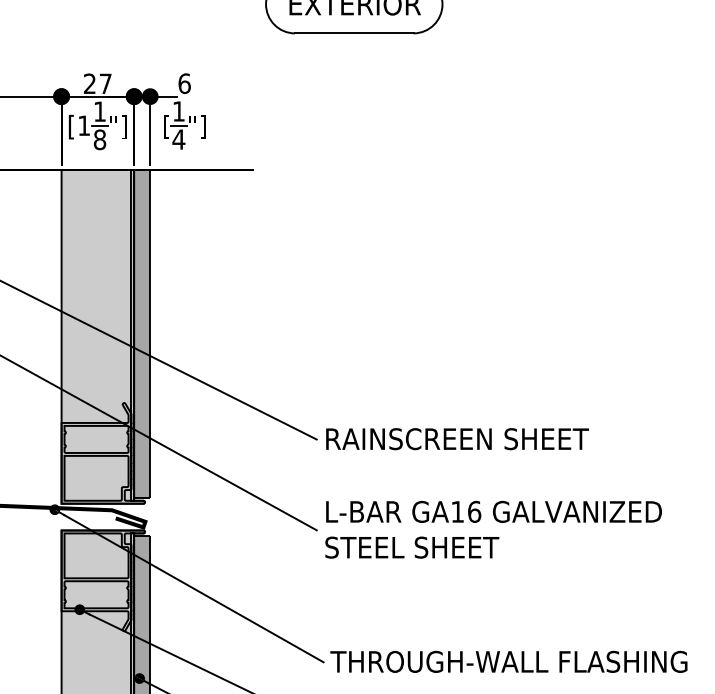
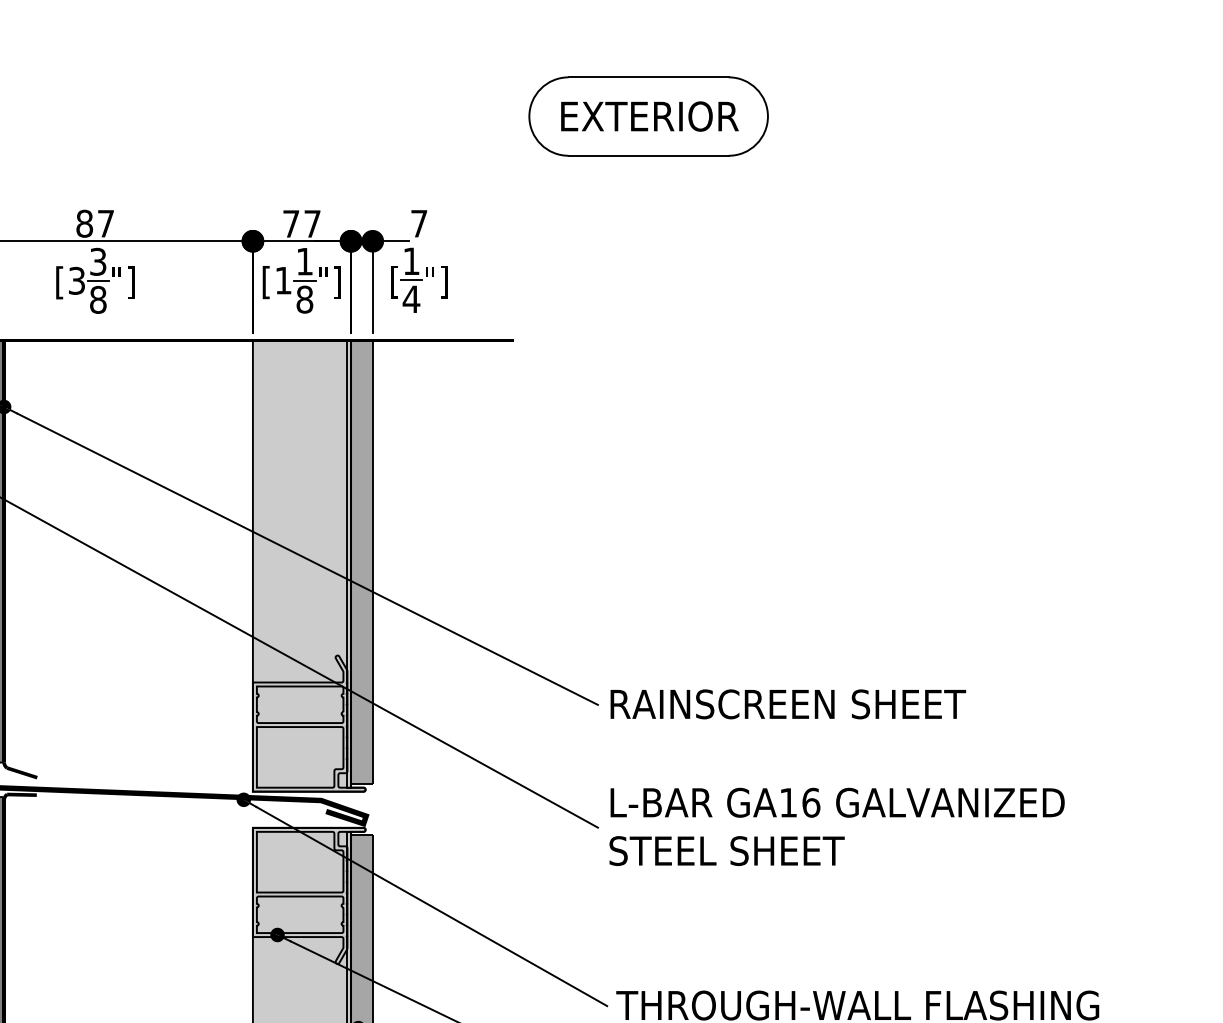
text: (90, 83) -> (291, 223), 27 -> 77
text: (184, 83) -> (419, 223), 6 -> 7

